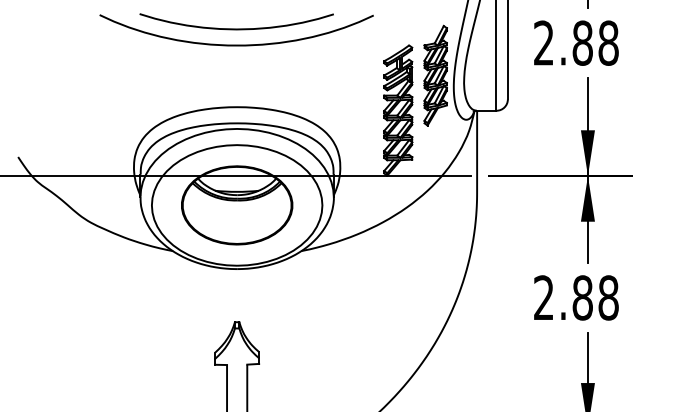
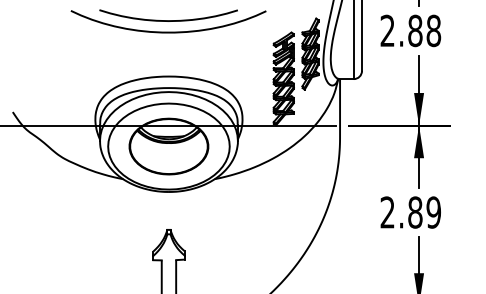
text: (608, 297) -> (433, 212), 2.88 -> 2.89

